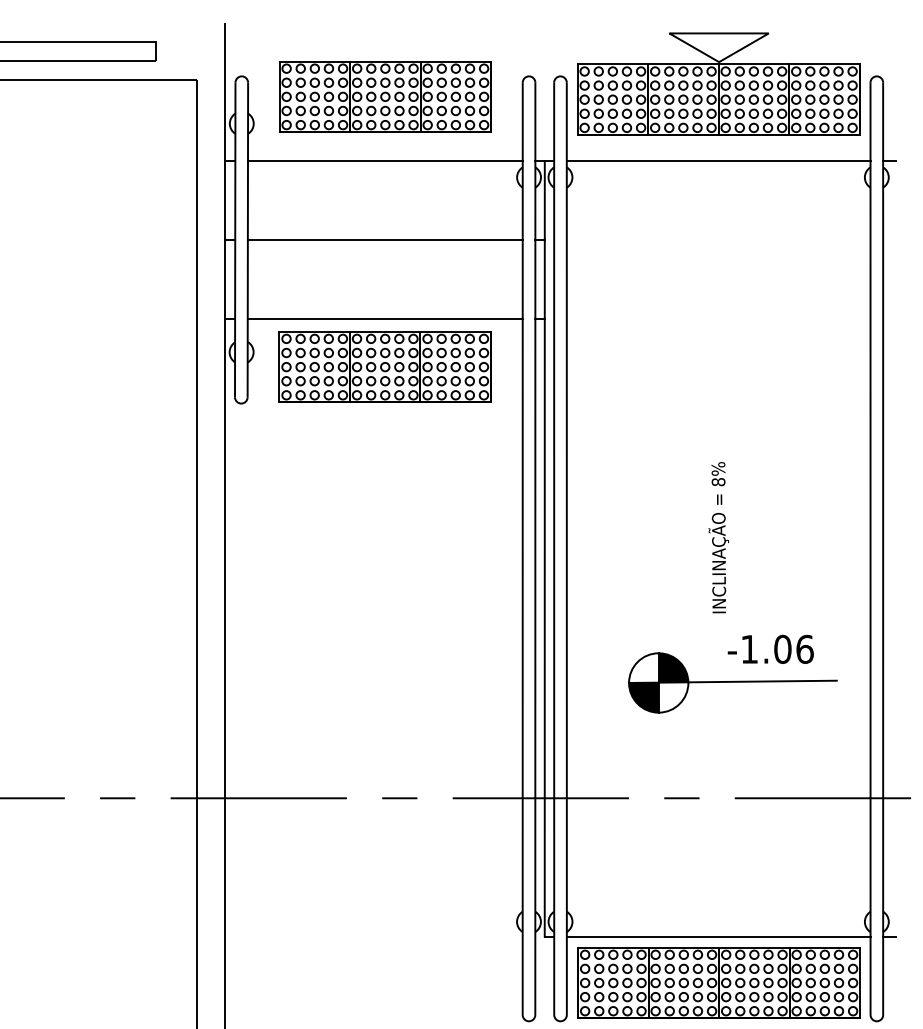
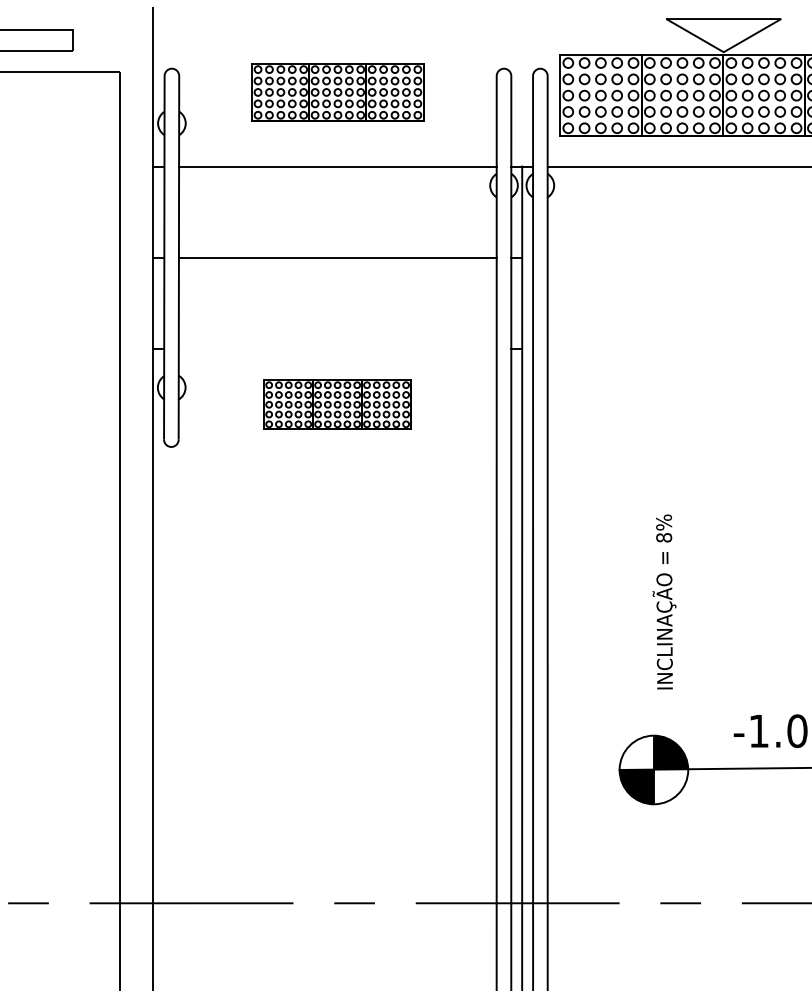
part: (385, 96) -> (338, 91), size x0.7
line: (384, 318) -> (336, 348), removed
part: (384, 366) -> (336, 404), size x0.6
text: (718, 537) -> (664, 601), moved

